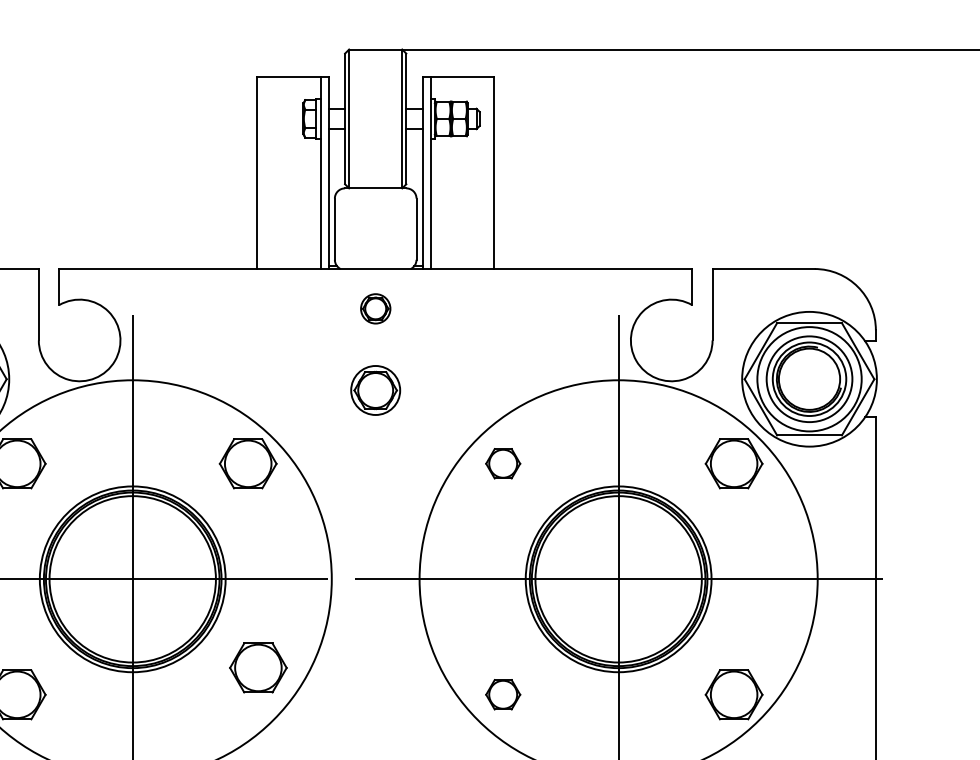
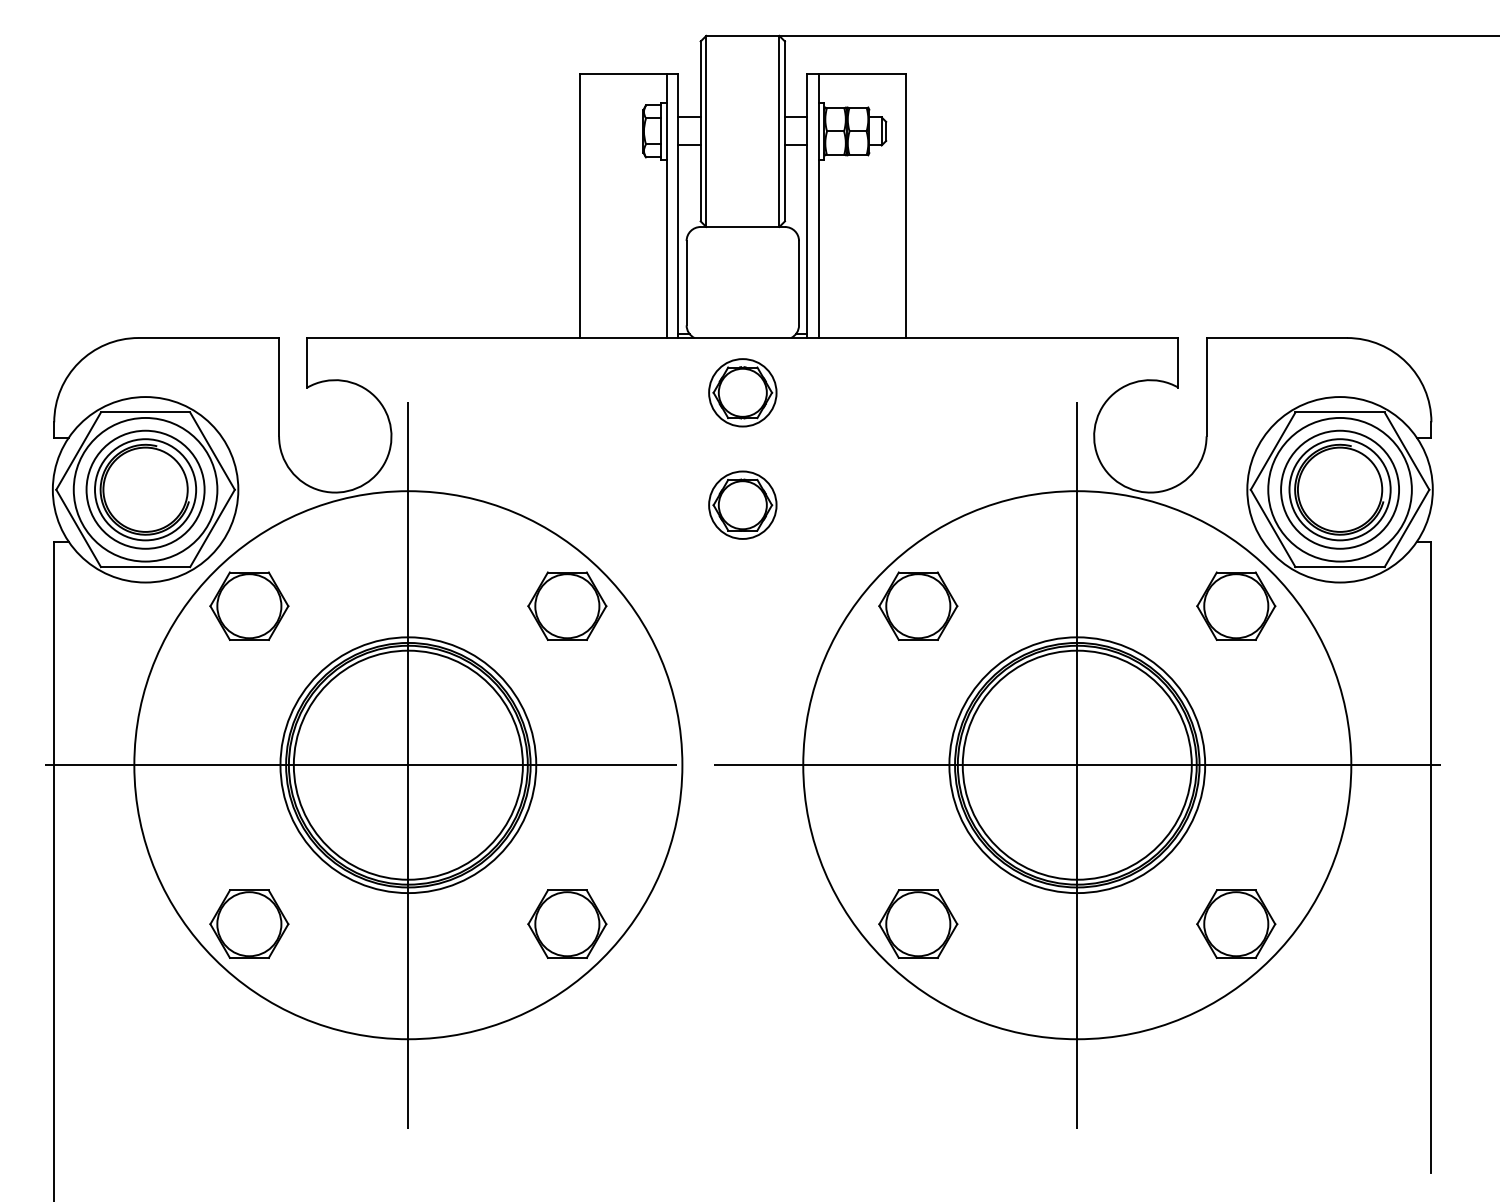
part: (375, 308) -> (742, 392), size x1.67
part: (503, 463) -> (918, 605), size x1.67
part: (258, 667) -> (567, 923), moved
part: (503, 694) -> (918, 923), size x1.67

